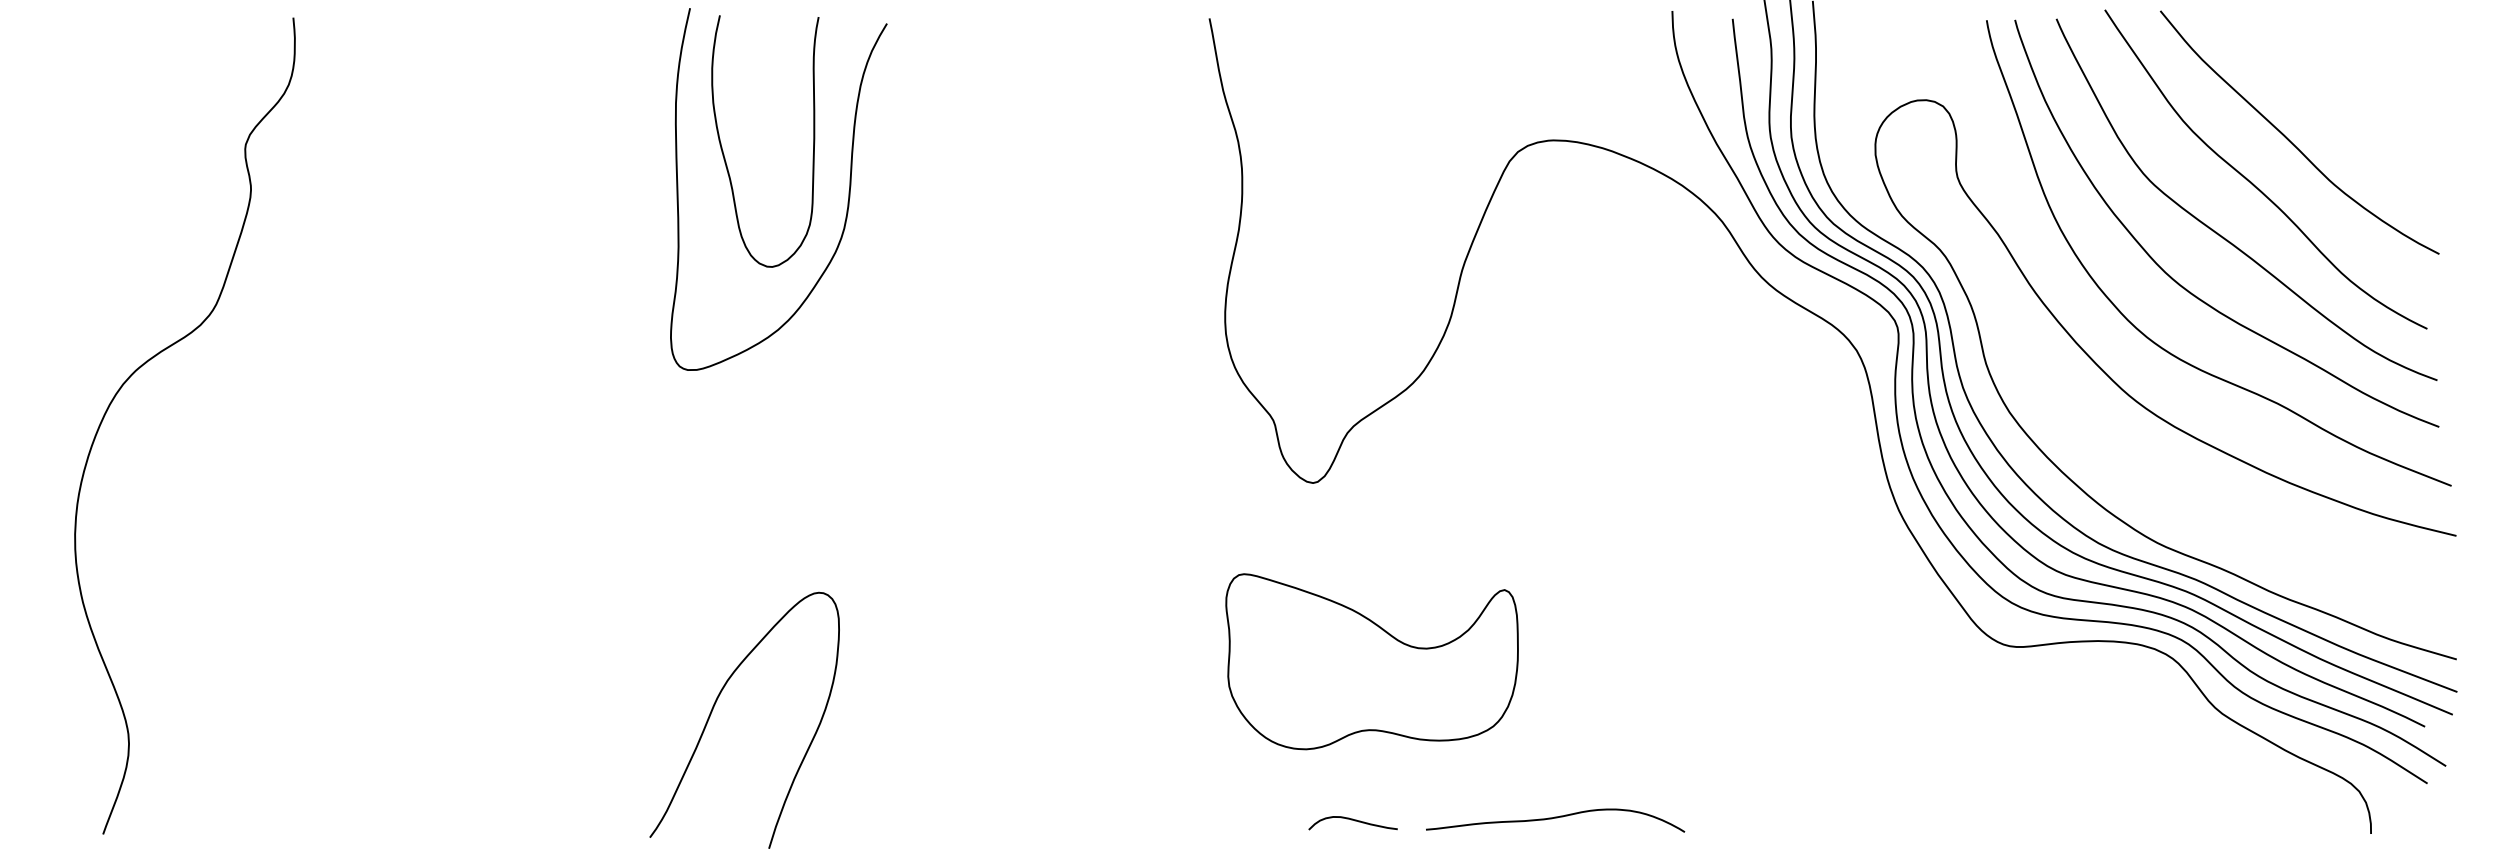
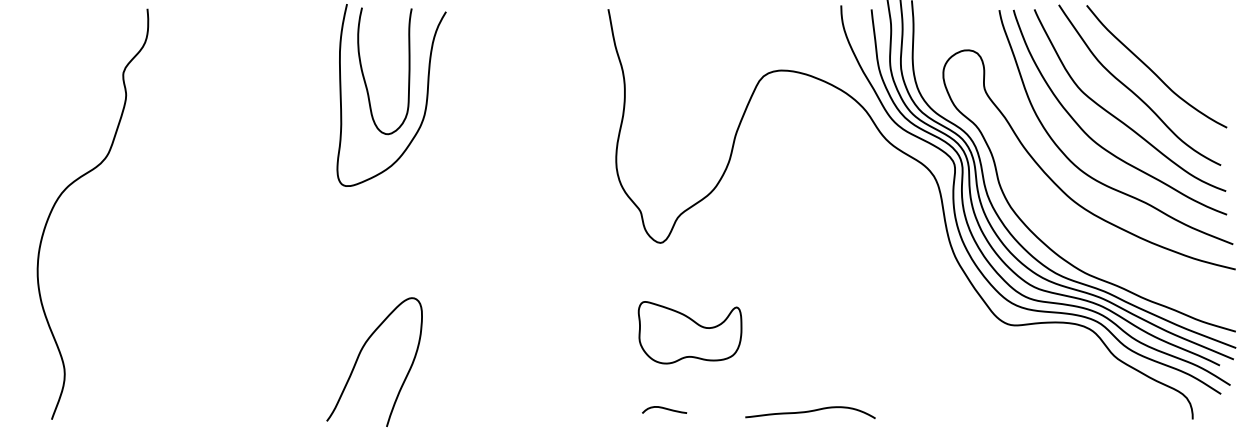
part: (1370, 661) -> (689, 332), size x0.7
curve: (1555, 820) -> (810, 412), moved
curve: (1352, 822) -> (664, 409), moved

